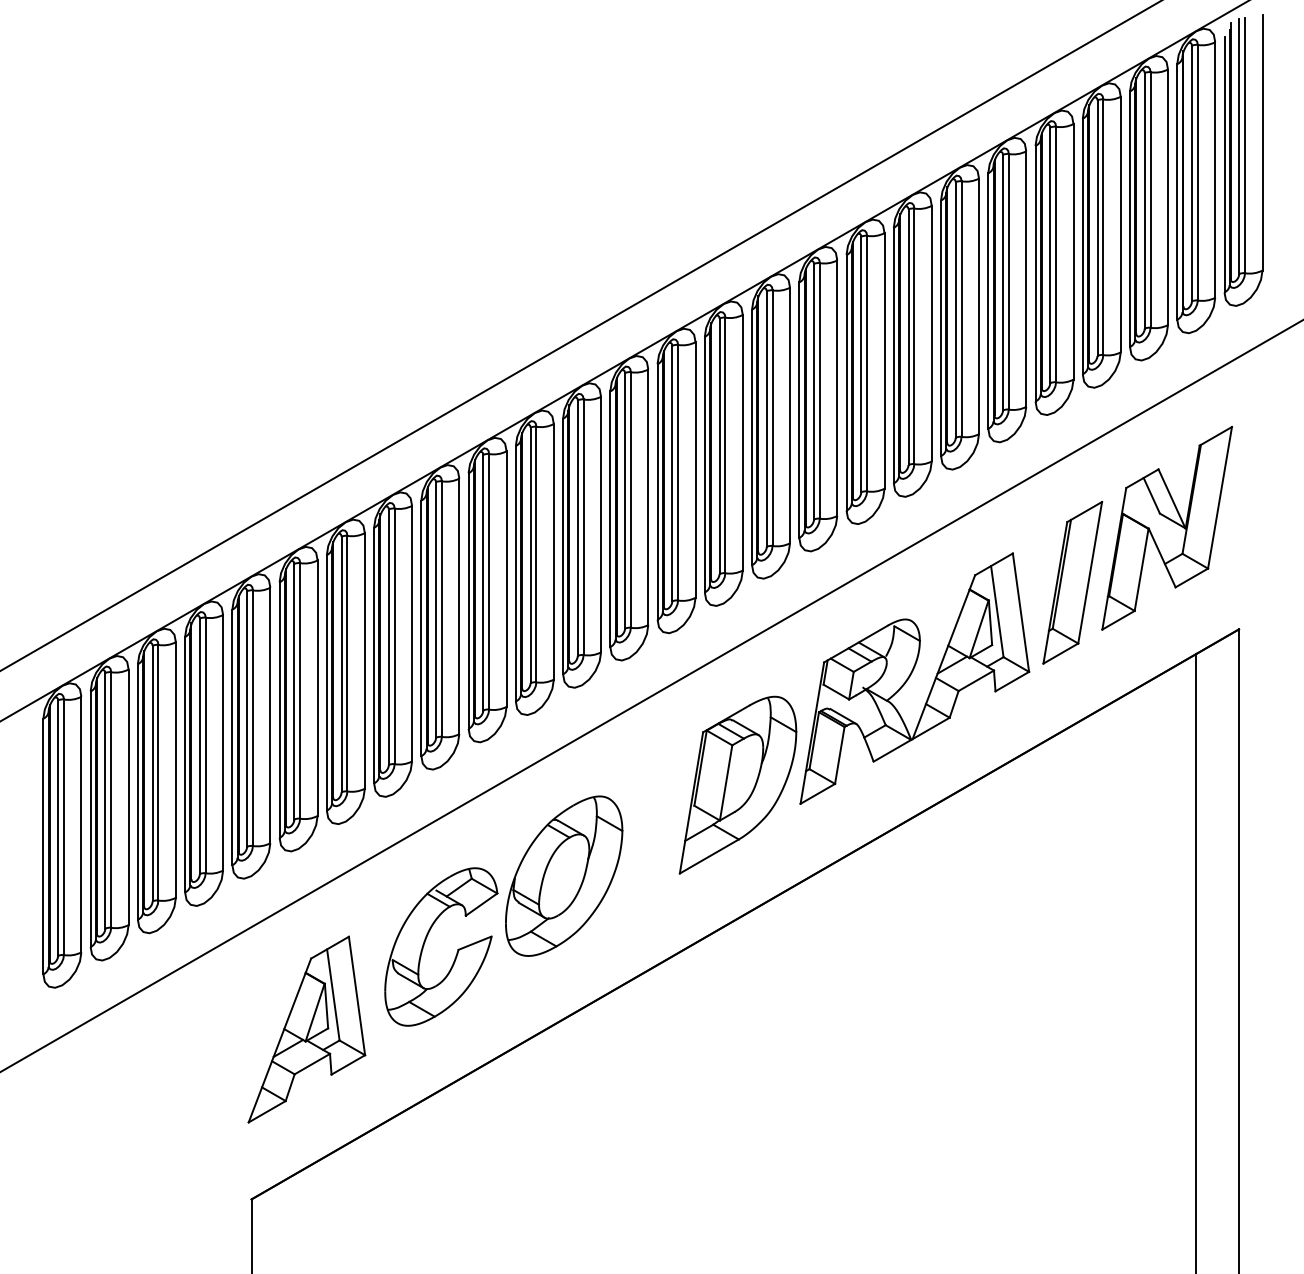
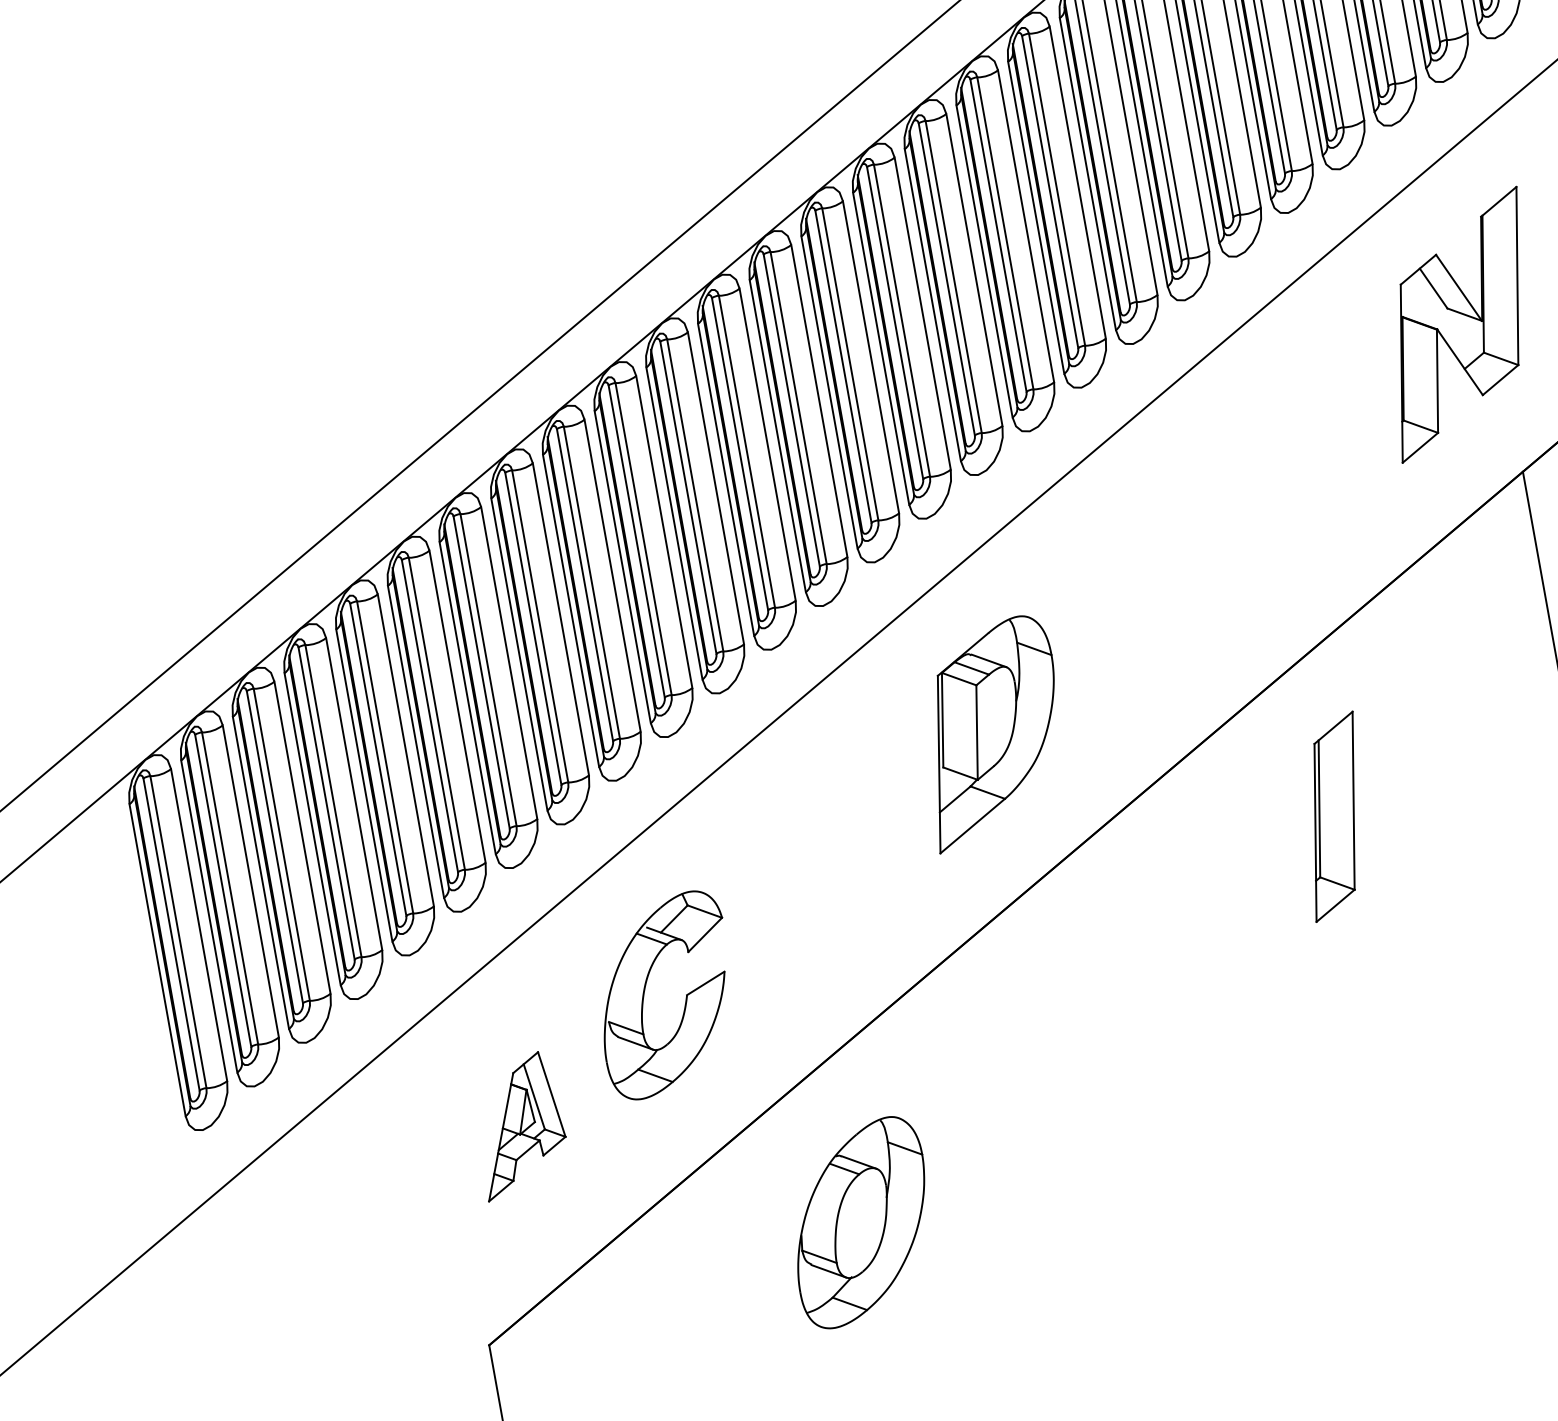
part: (1072, 582) -> (1334, 816), moved
part: (914, 678) -> (1184, 563), removed
part: (564, 875) -> (861, 1221), moved
part: (306, 1029) -> (518, 1125), size x0.6

